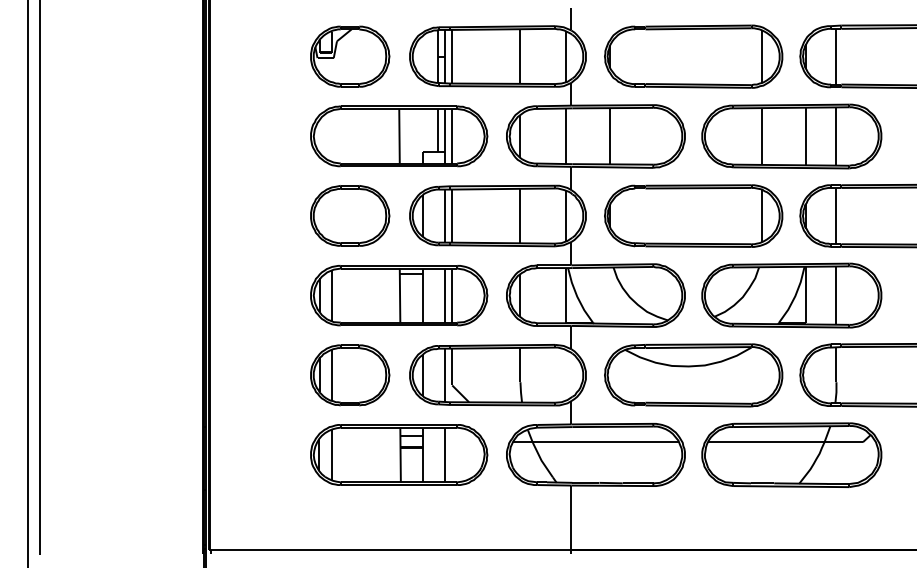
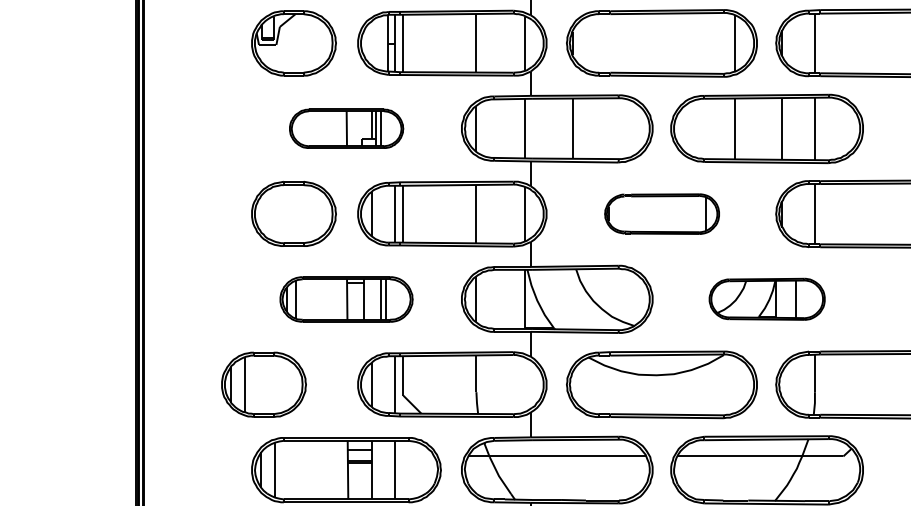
part: (399, 136) -> (346, 128), size x0.6
part: (693, 215) -> (661, 213), size x0.6
part: (399, 295) -> (346, 299), size x0.7
part: (791, 295) -> (766, 299), size x0.6
part: (350, 375) -> (264, 384), moved

